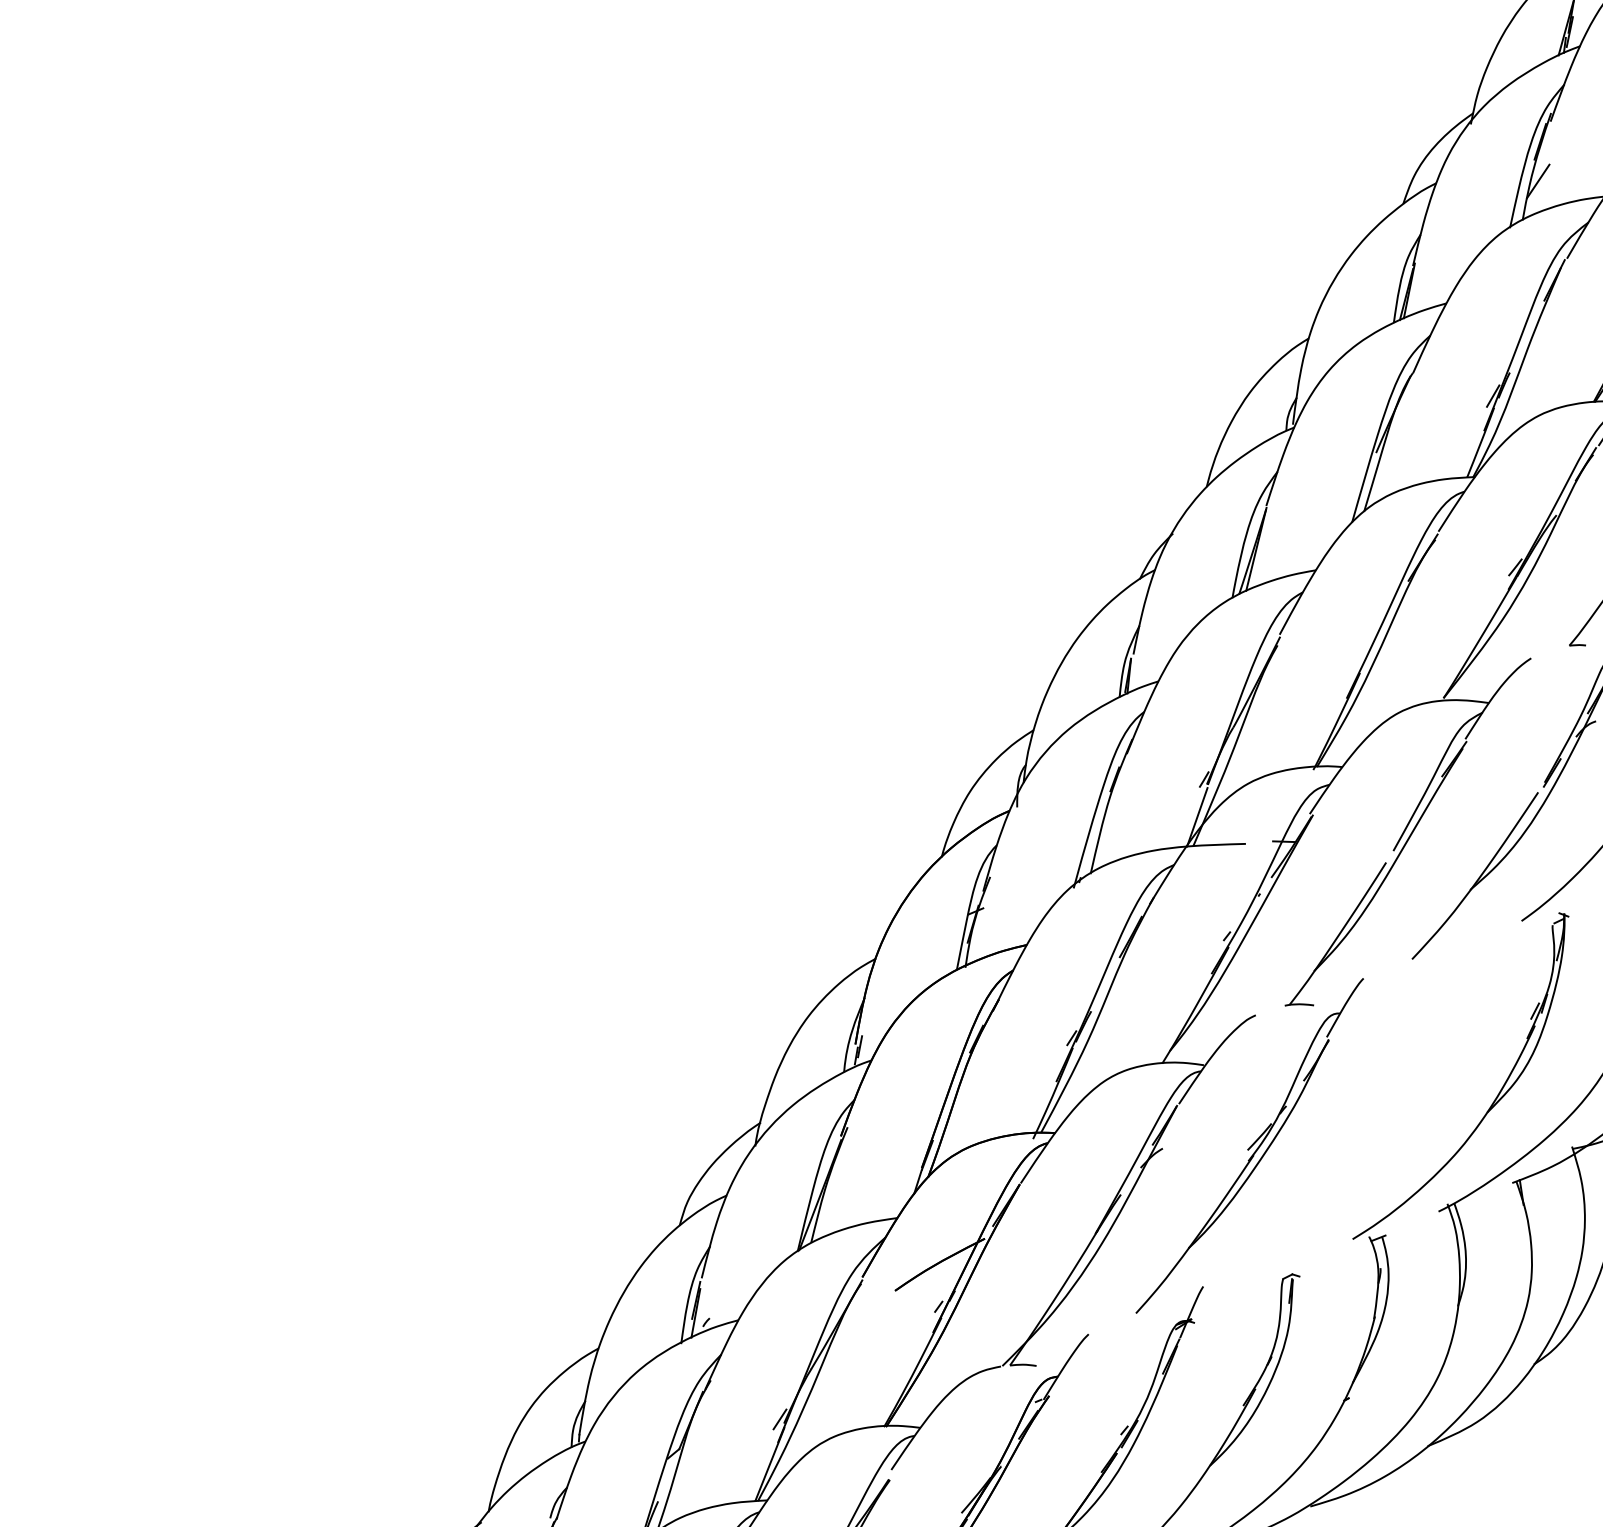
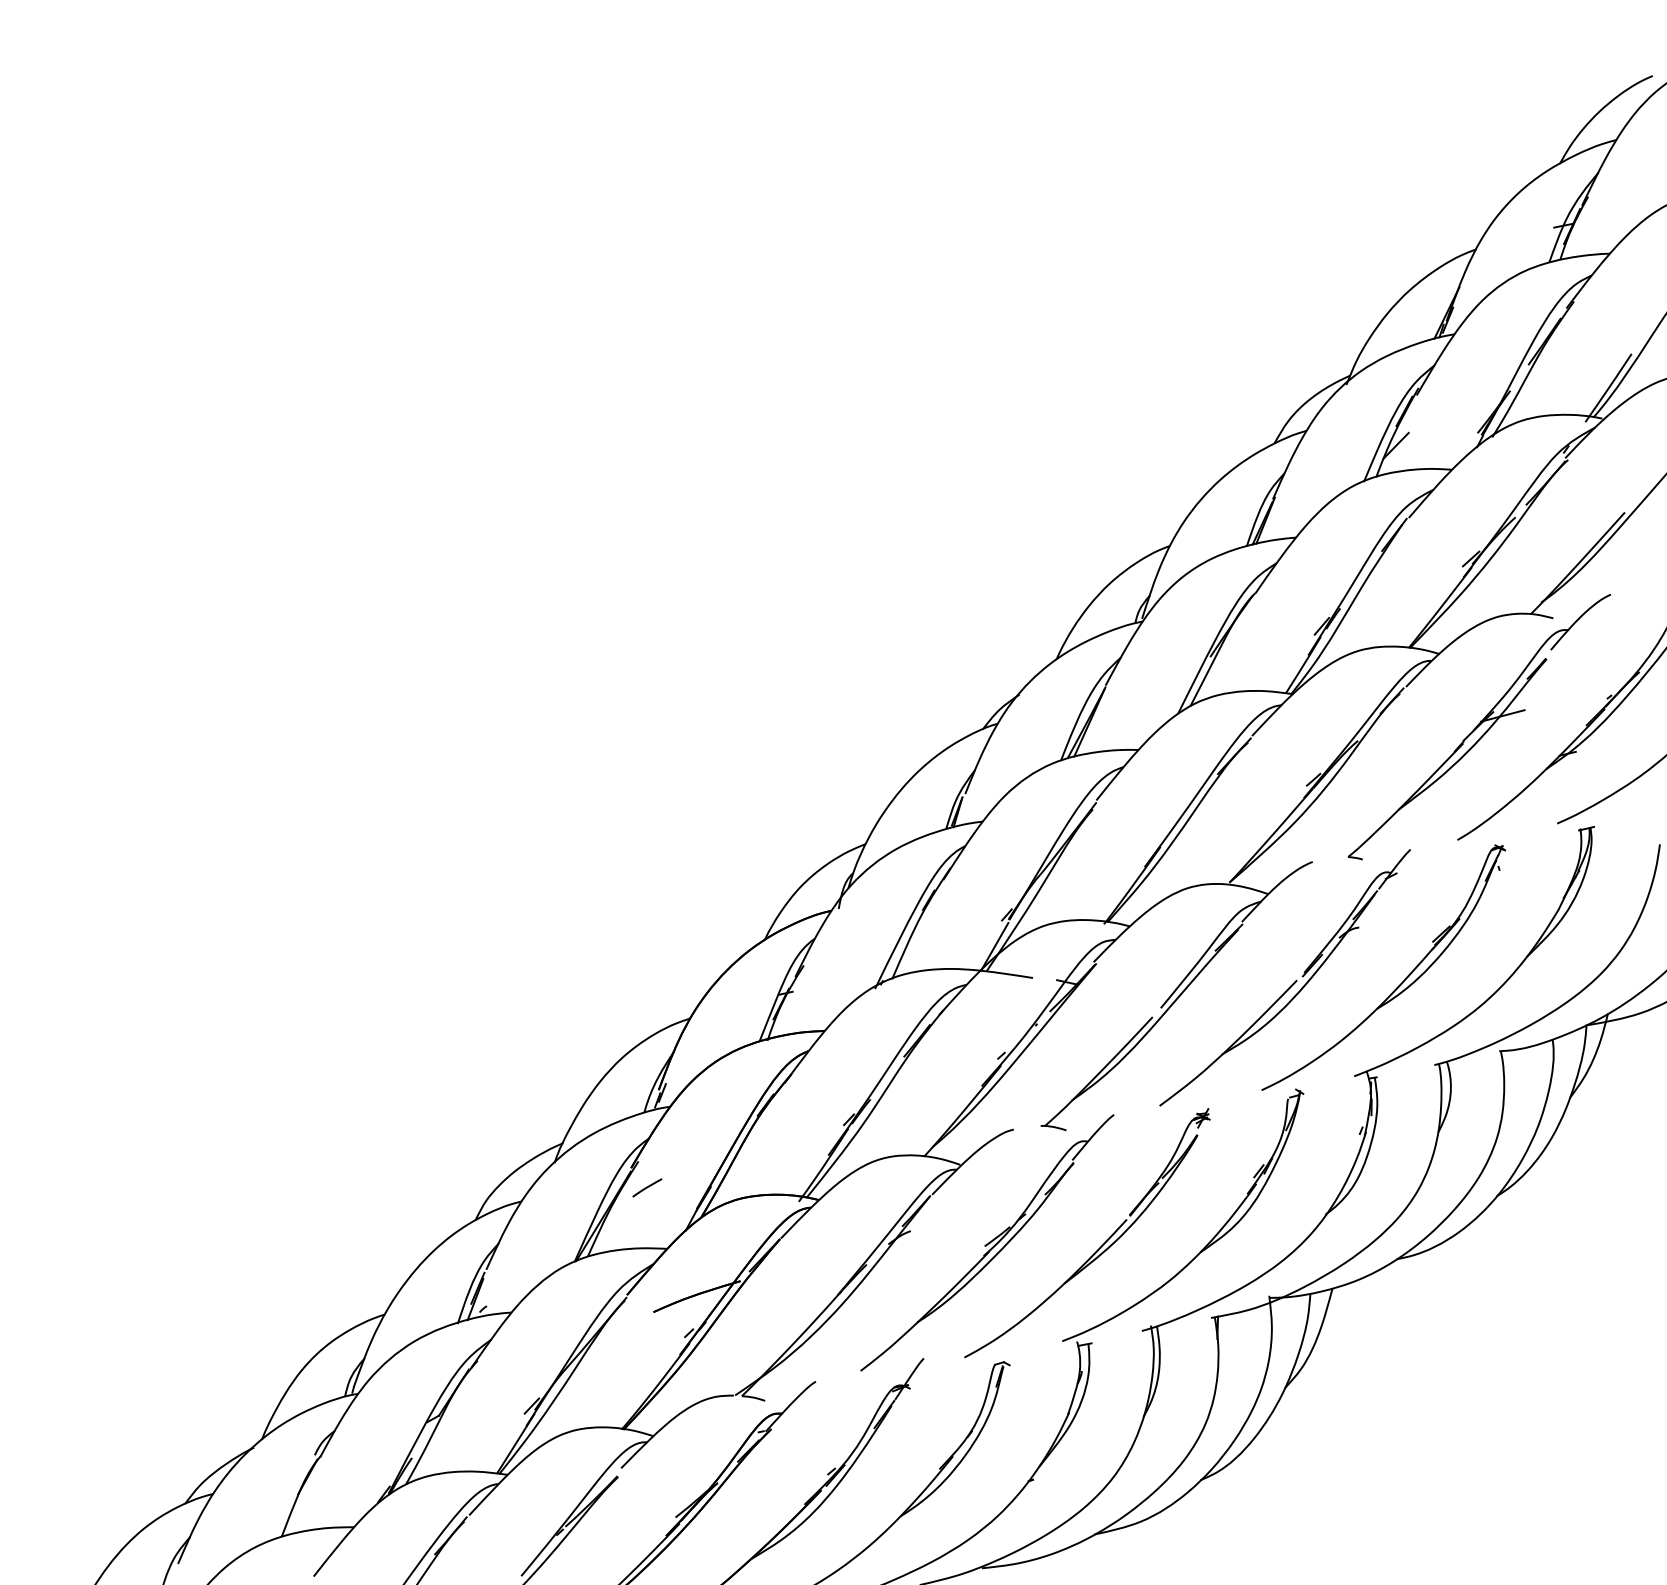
part: (1375, 1126) -> (1100, 1246), added
line: (862, 1154) -> (647, 1187), added

